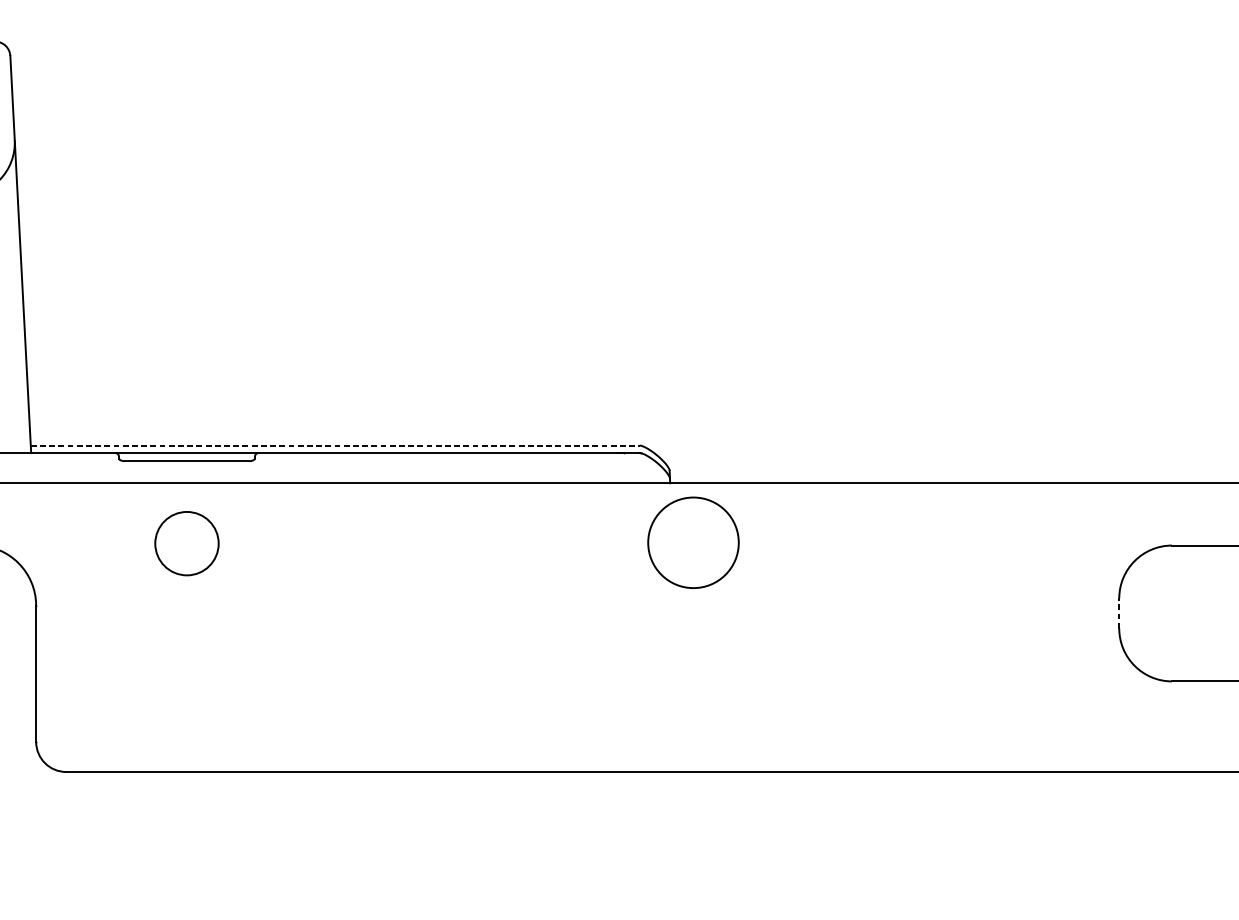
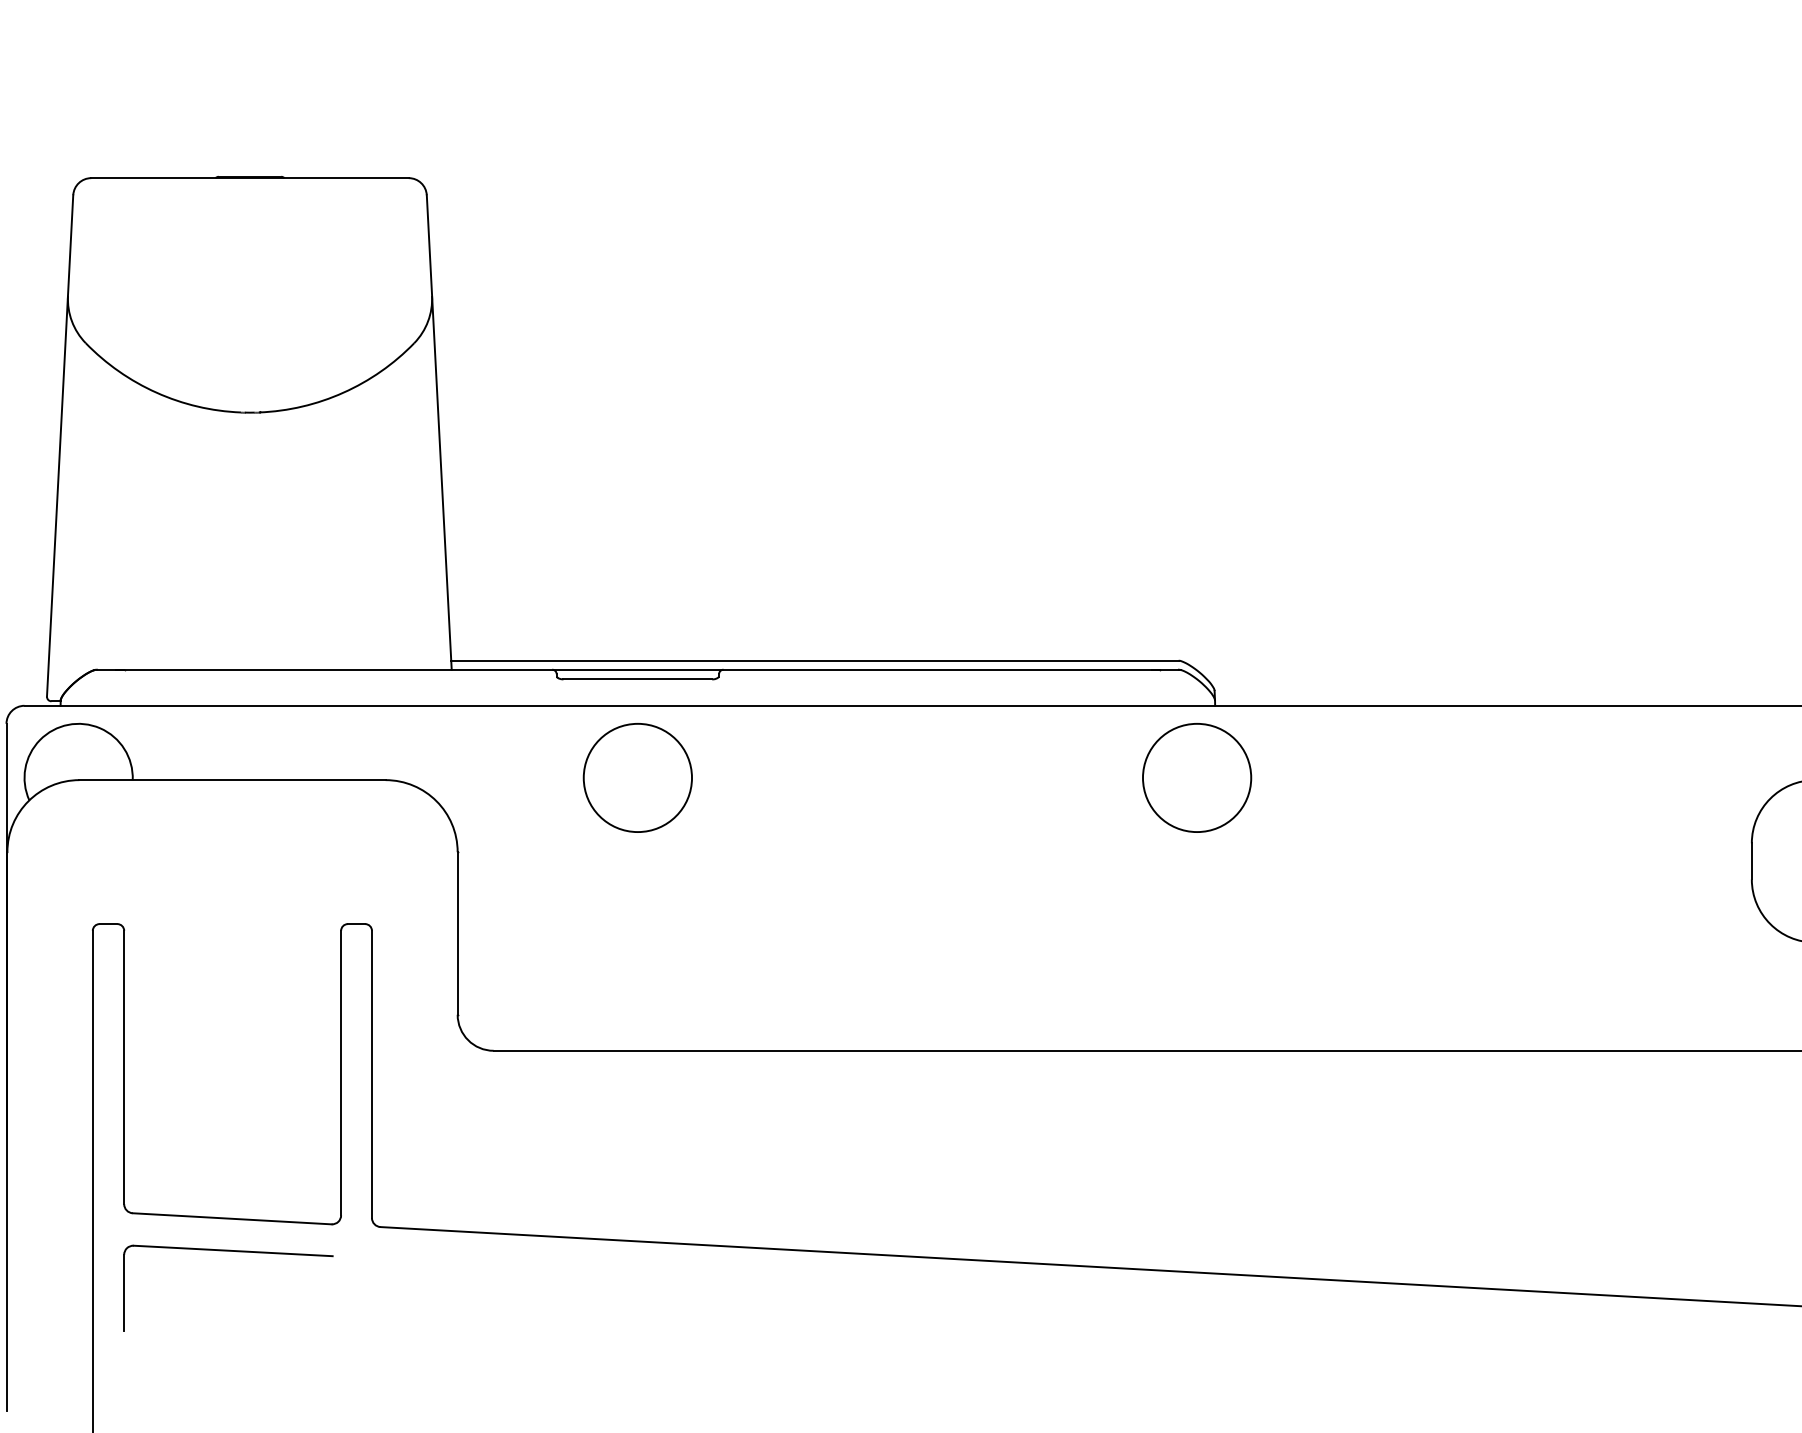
line: (334, 445) -> (814, 660), dashed -> solid
circle: (693, 542) -> (1197, 777), moved
circle: (186, 543) -> (637, 777), size x1.43
line: (1118, 612) -> (1751, 860), dashed -> solid

